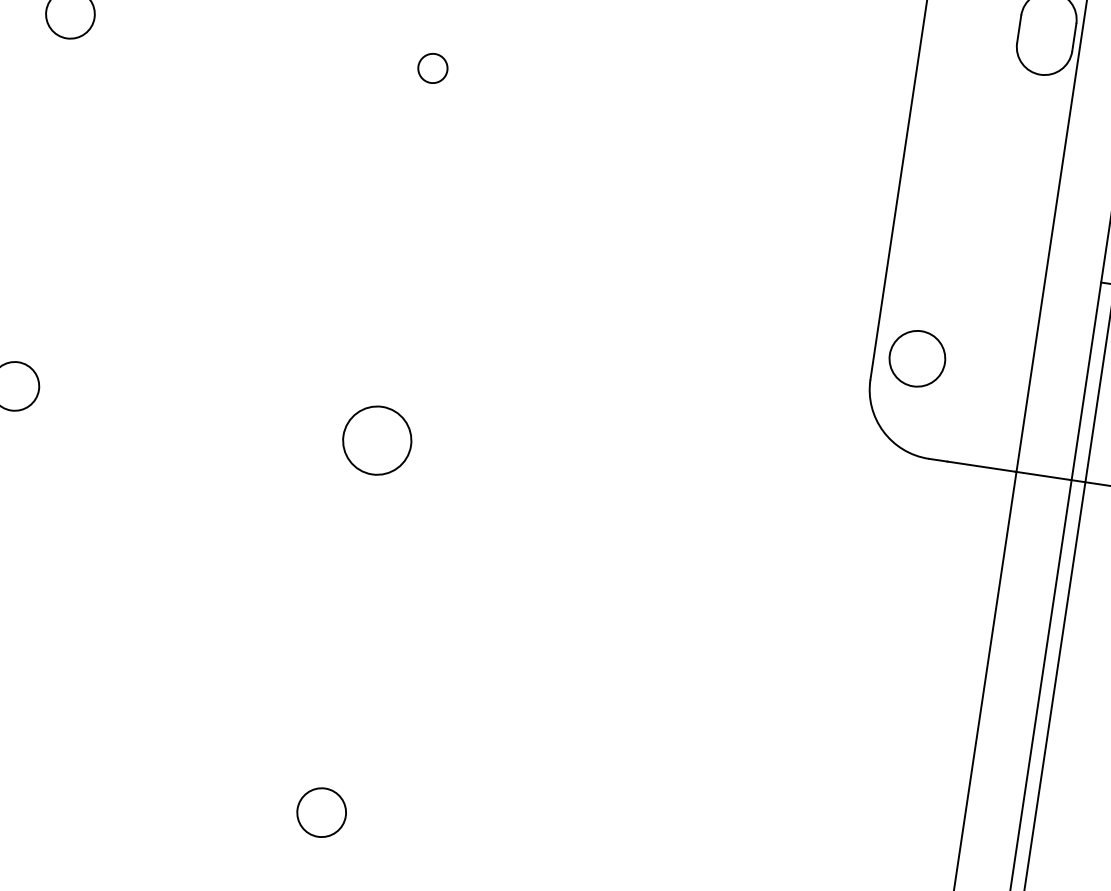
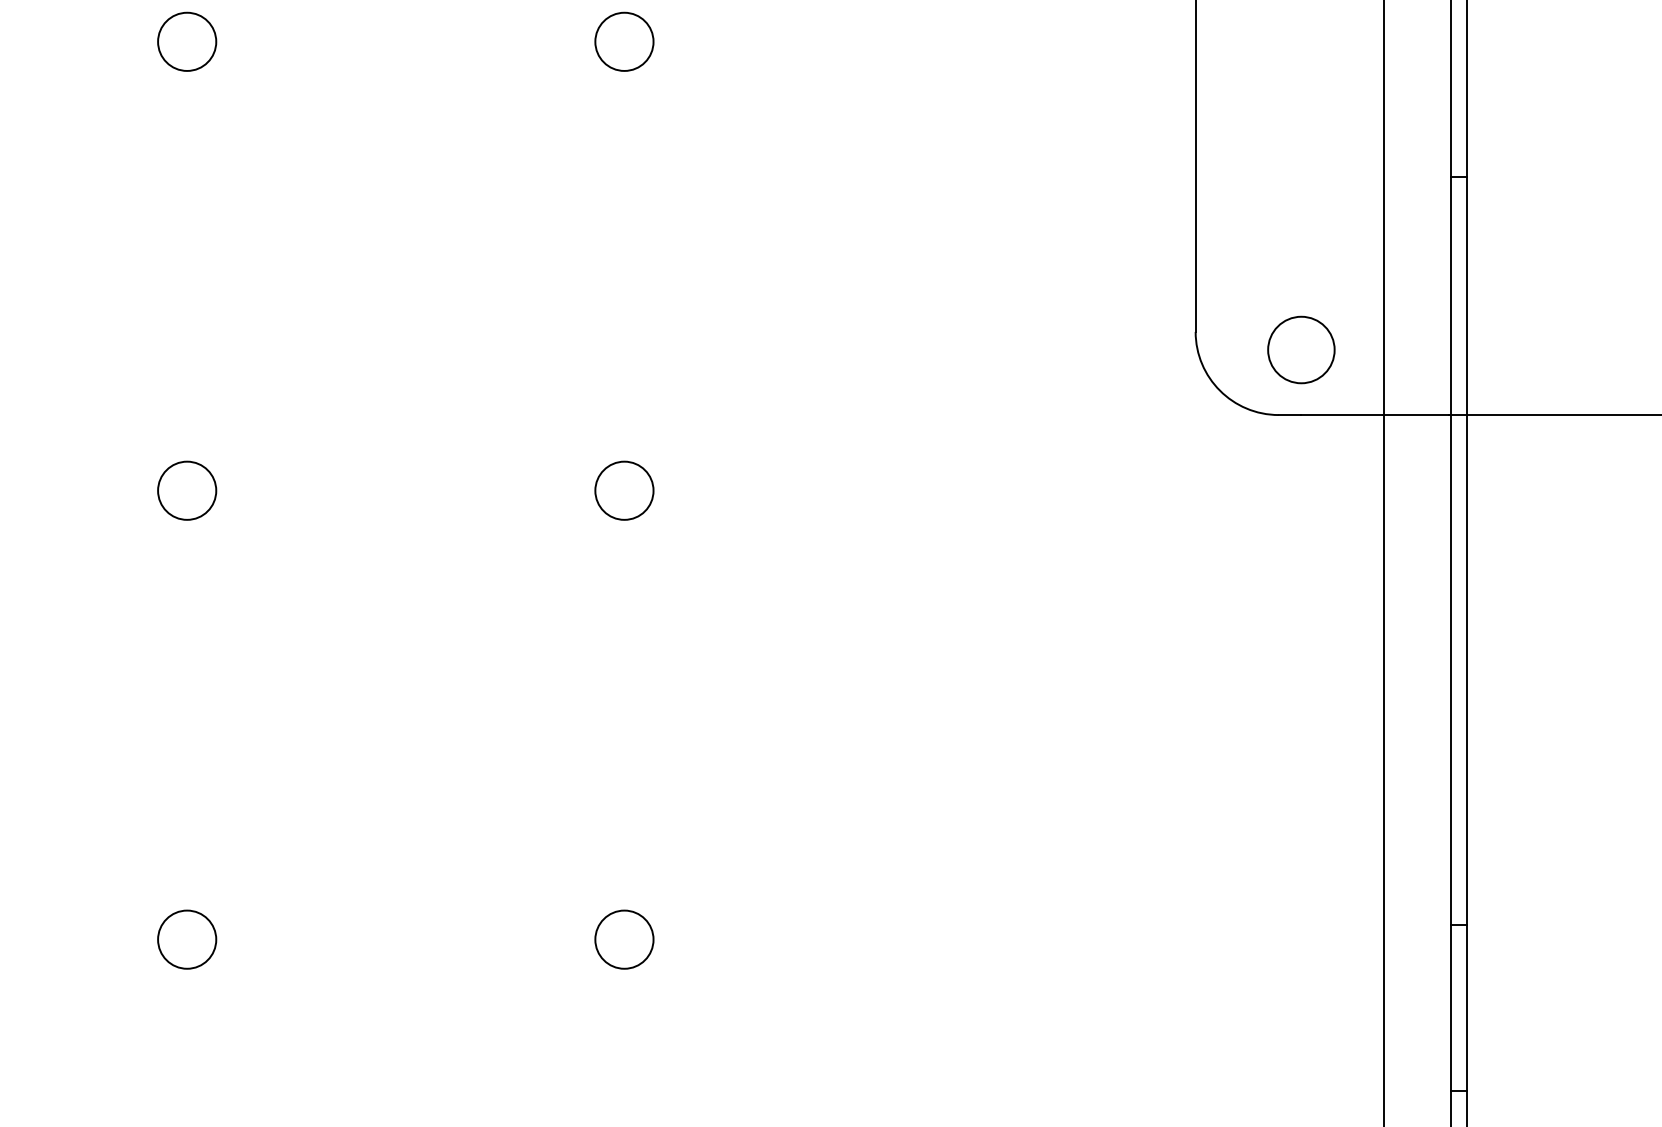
circle: (433, 68) -> (624, 41), size x1.67
circle: (917, 358) -> (1301, 349), moved
circle: (377, 440) -> (624, 490), size x0.71

